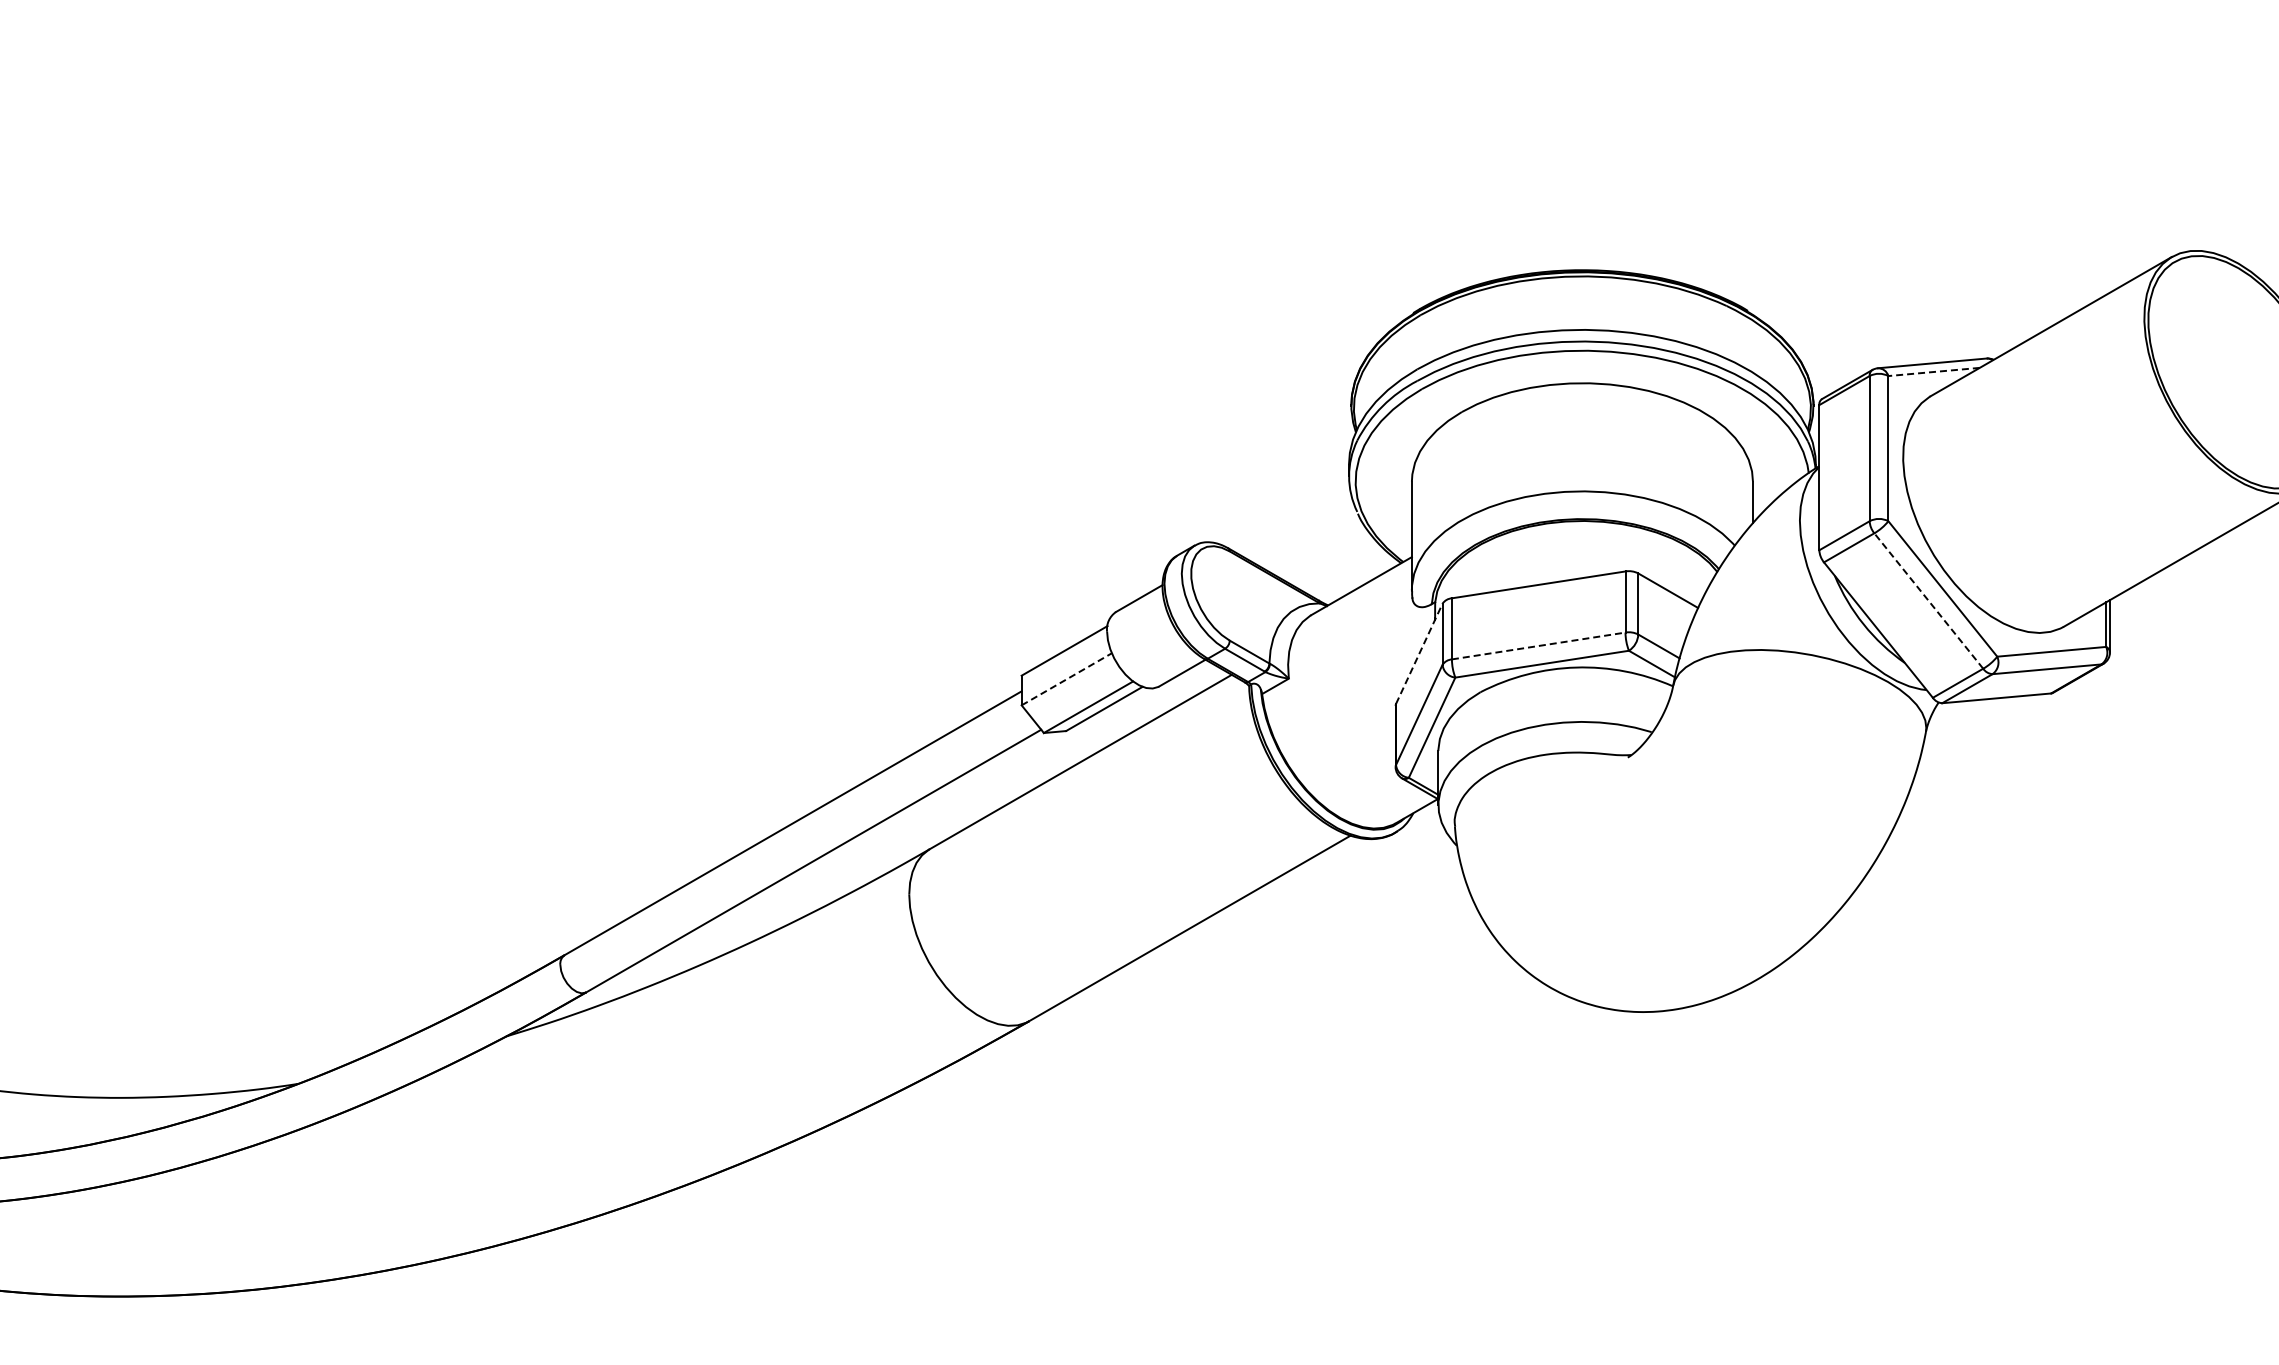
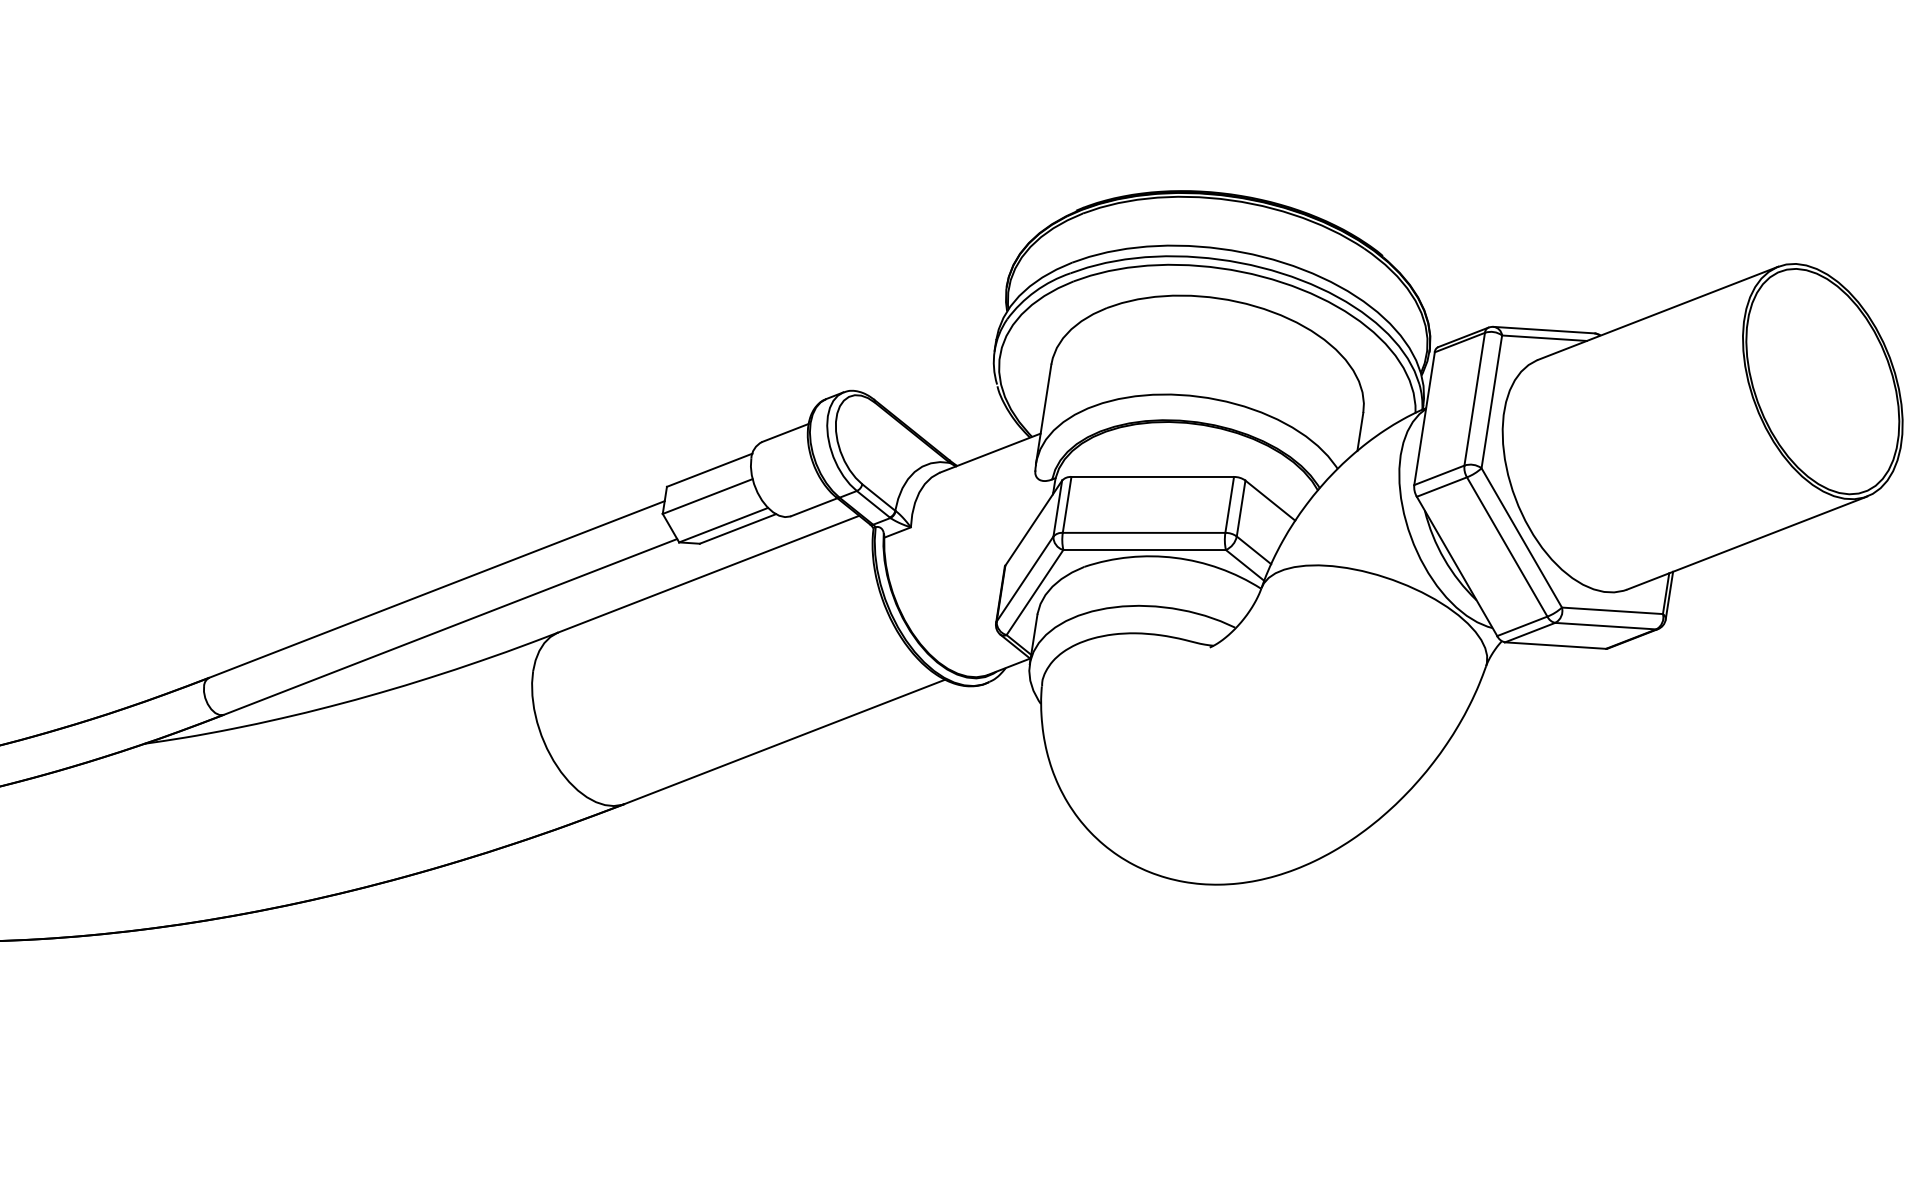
line: (1934, 371) -> (1544, 337), dashed -> solid
line: (1928, 601) -> (1506, 547), dashed -> solid
line: (1538, 645) -> (1143, 532), dashed -> solid
line: (1419, 653) -> (1033, 522), dashed -> solid
line: (1067, 679) -> (708, 496), dashed -> solid

